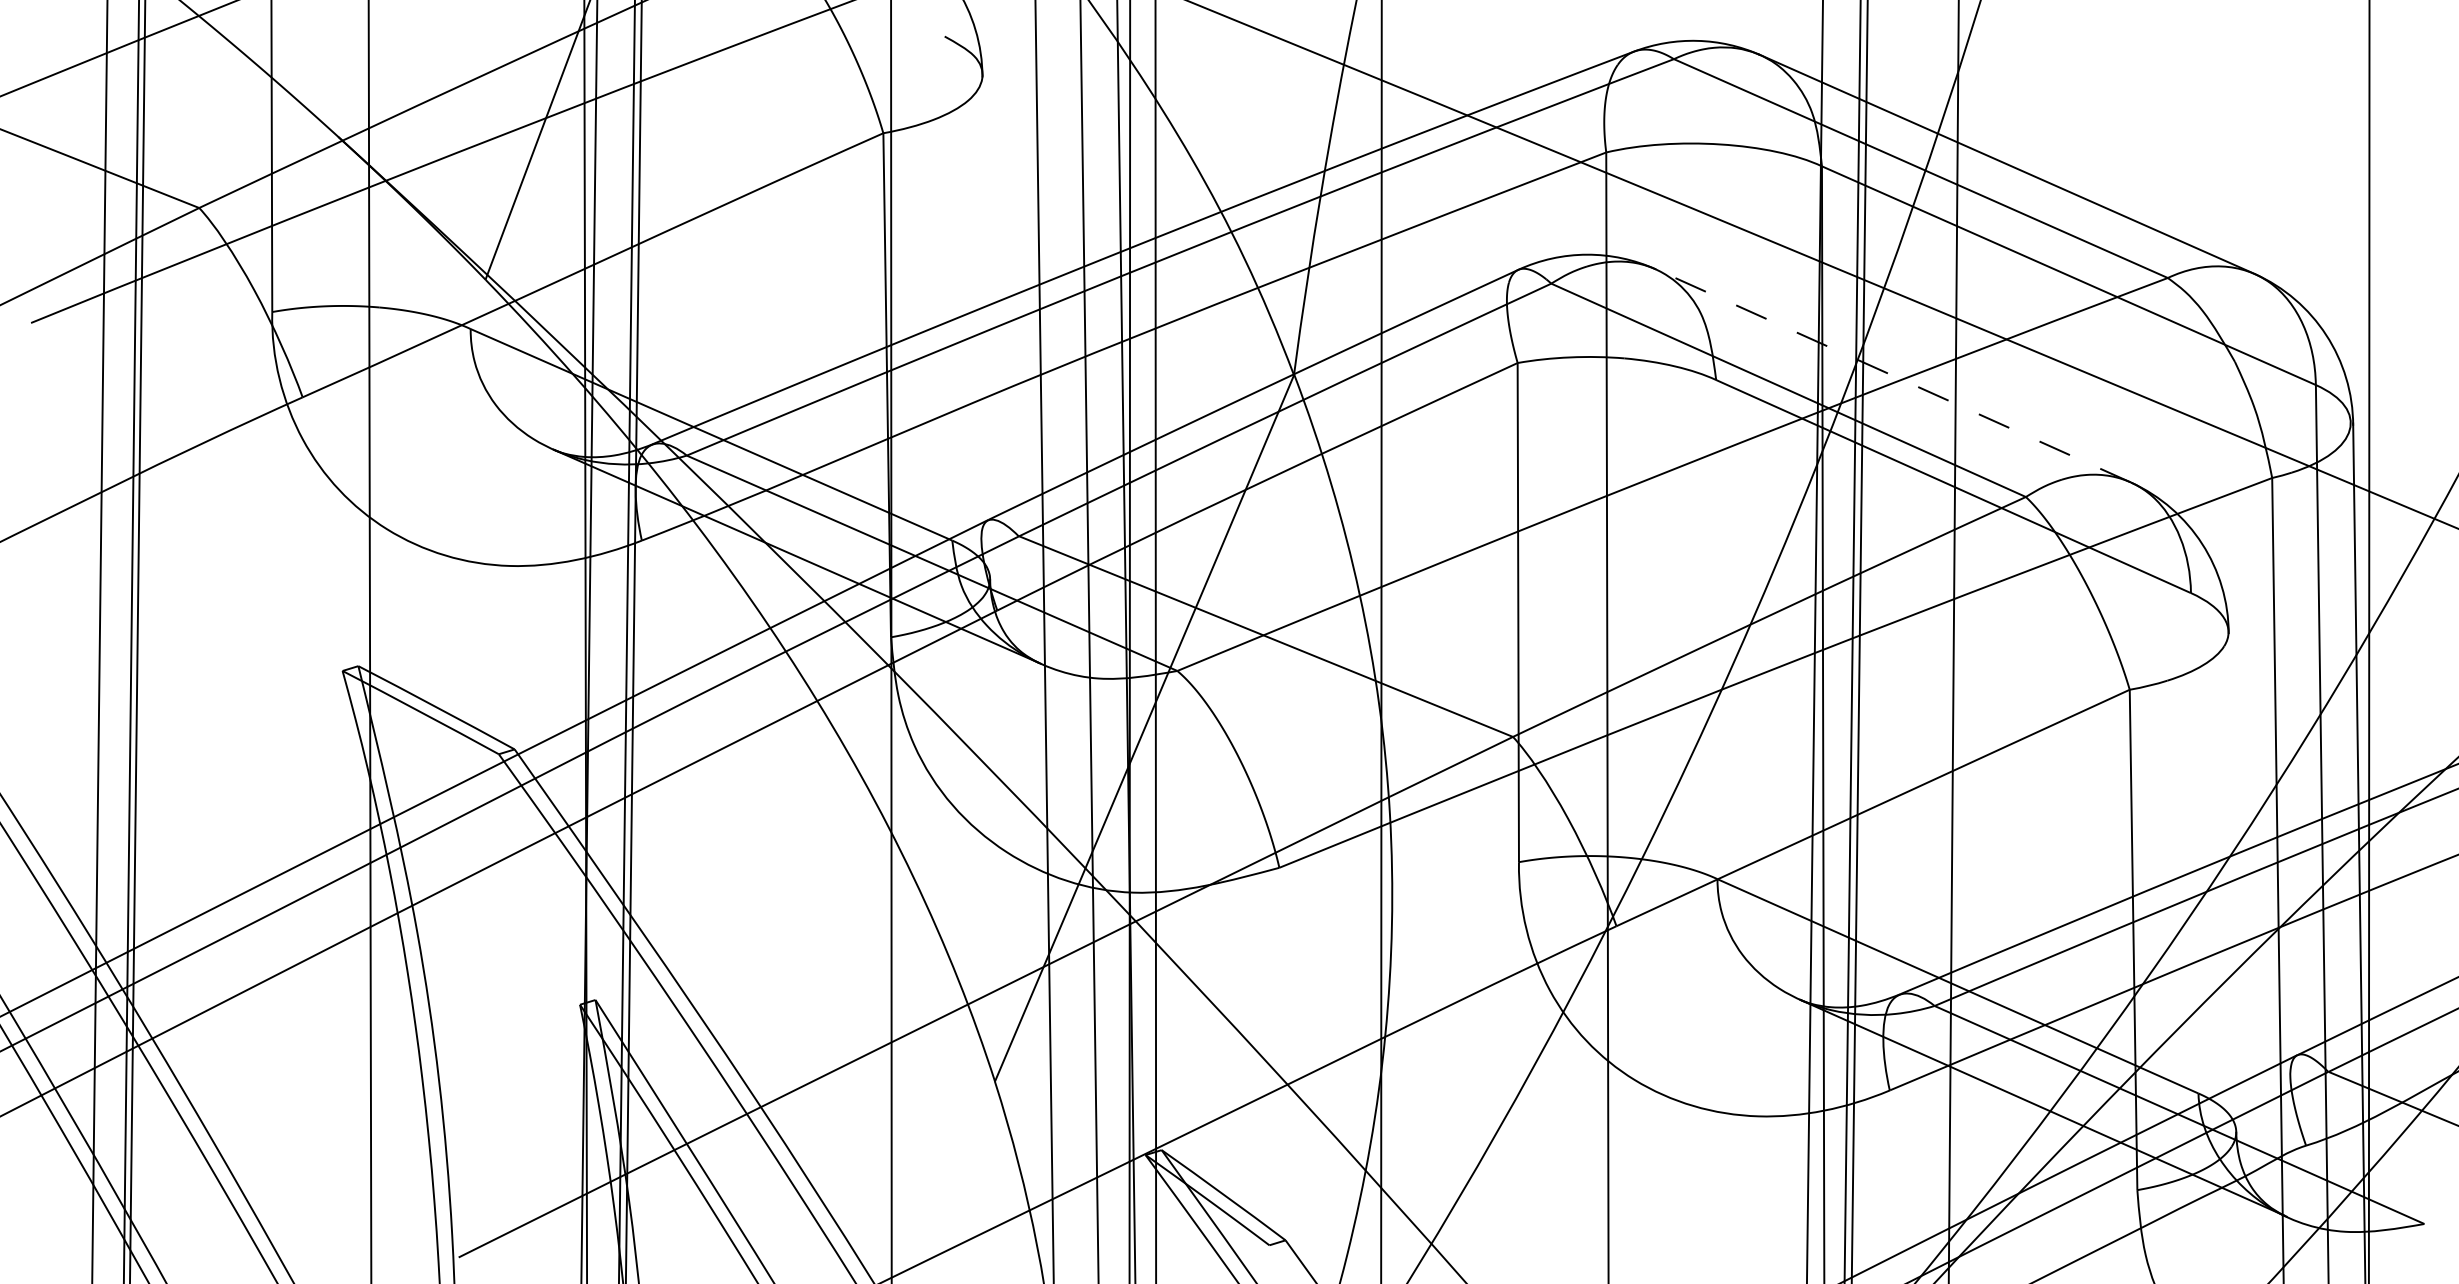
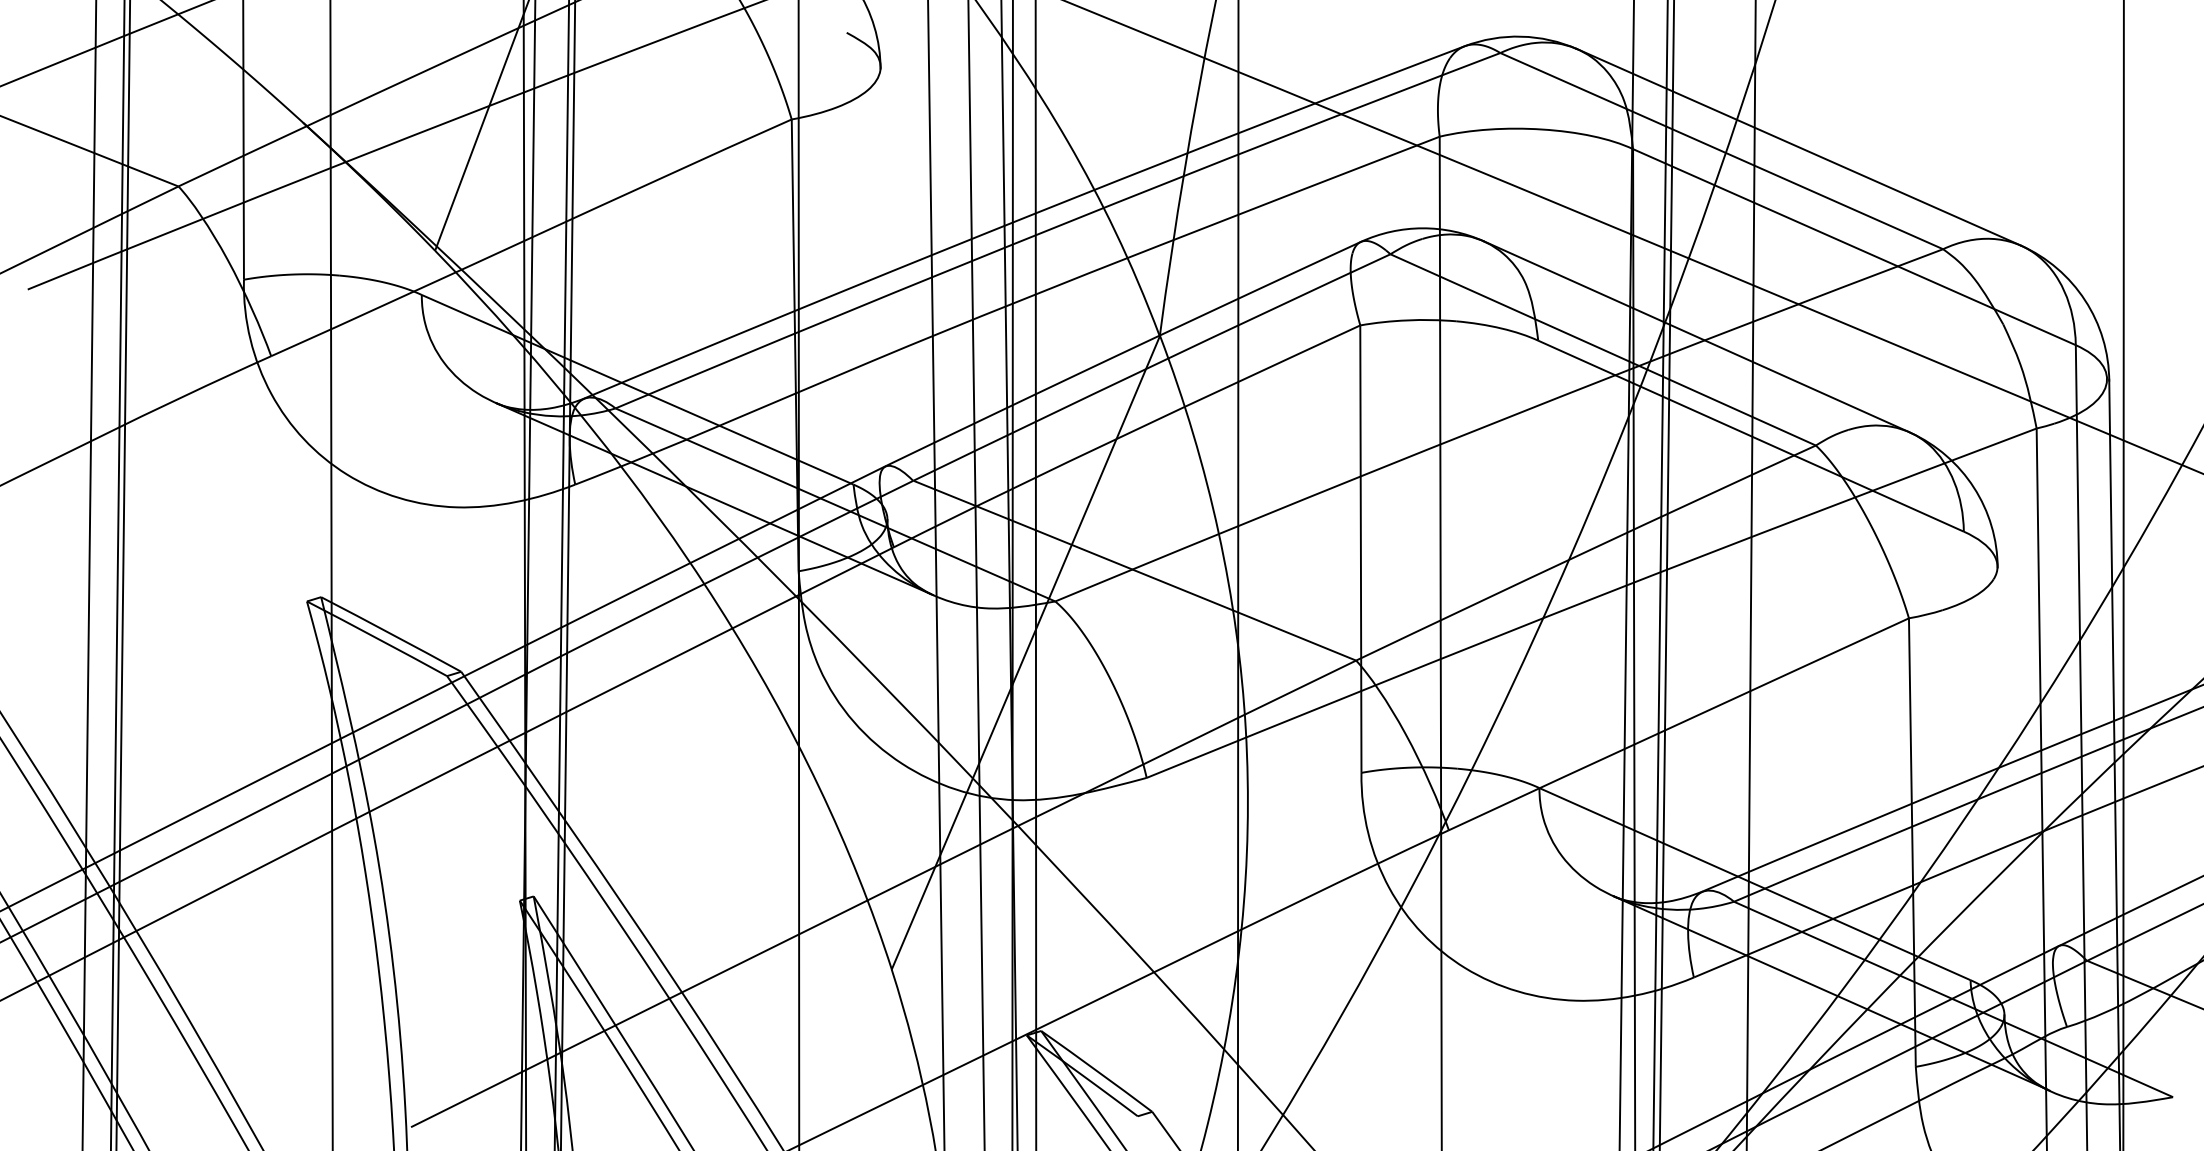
line: (1892, 375) -> (1696, 336), dashed -> solid

